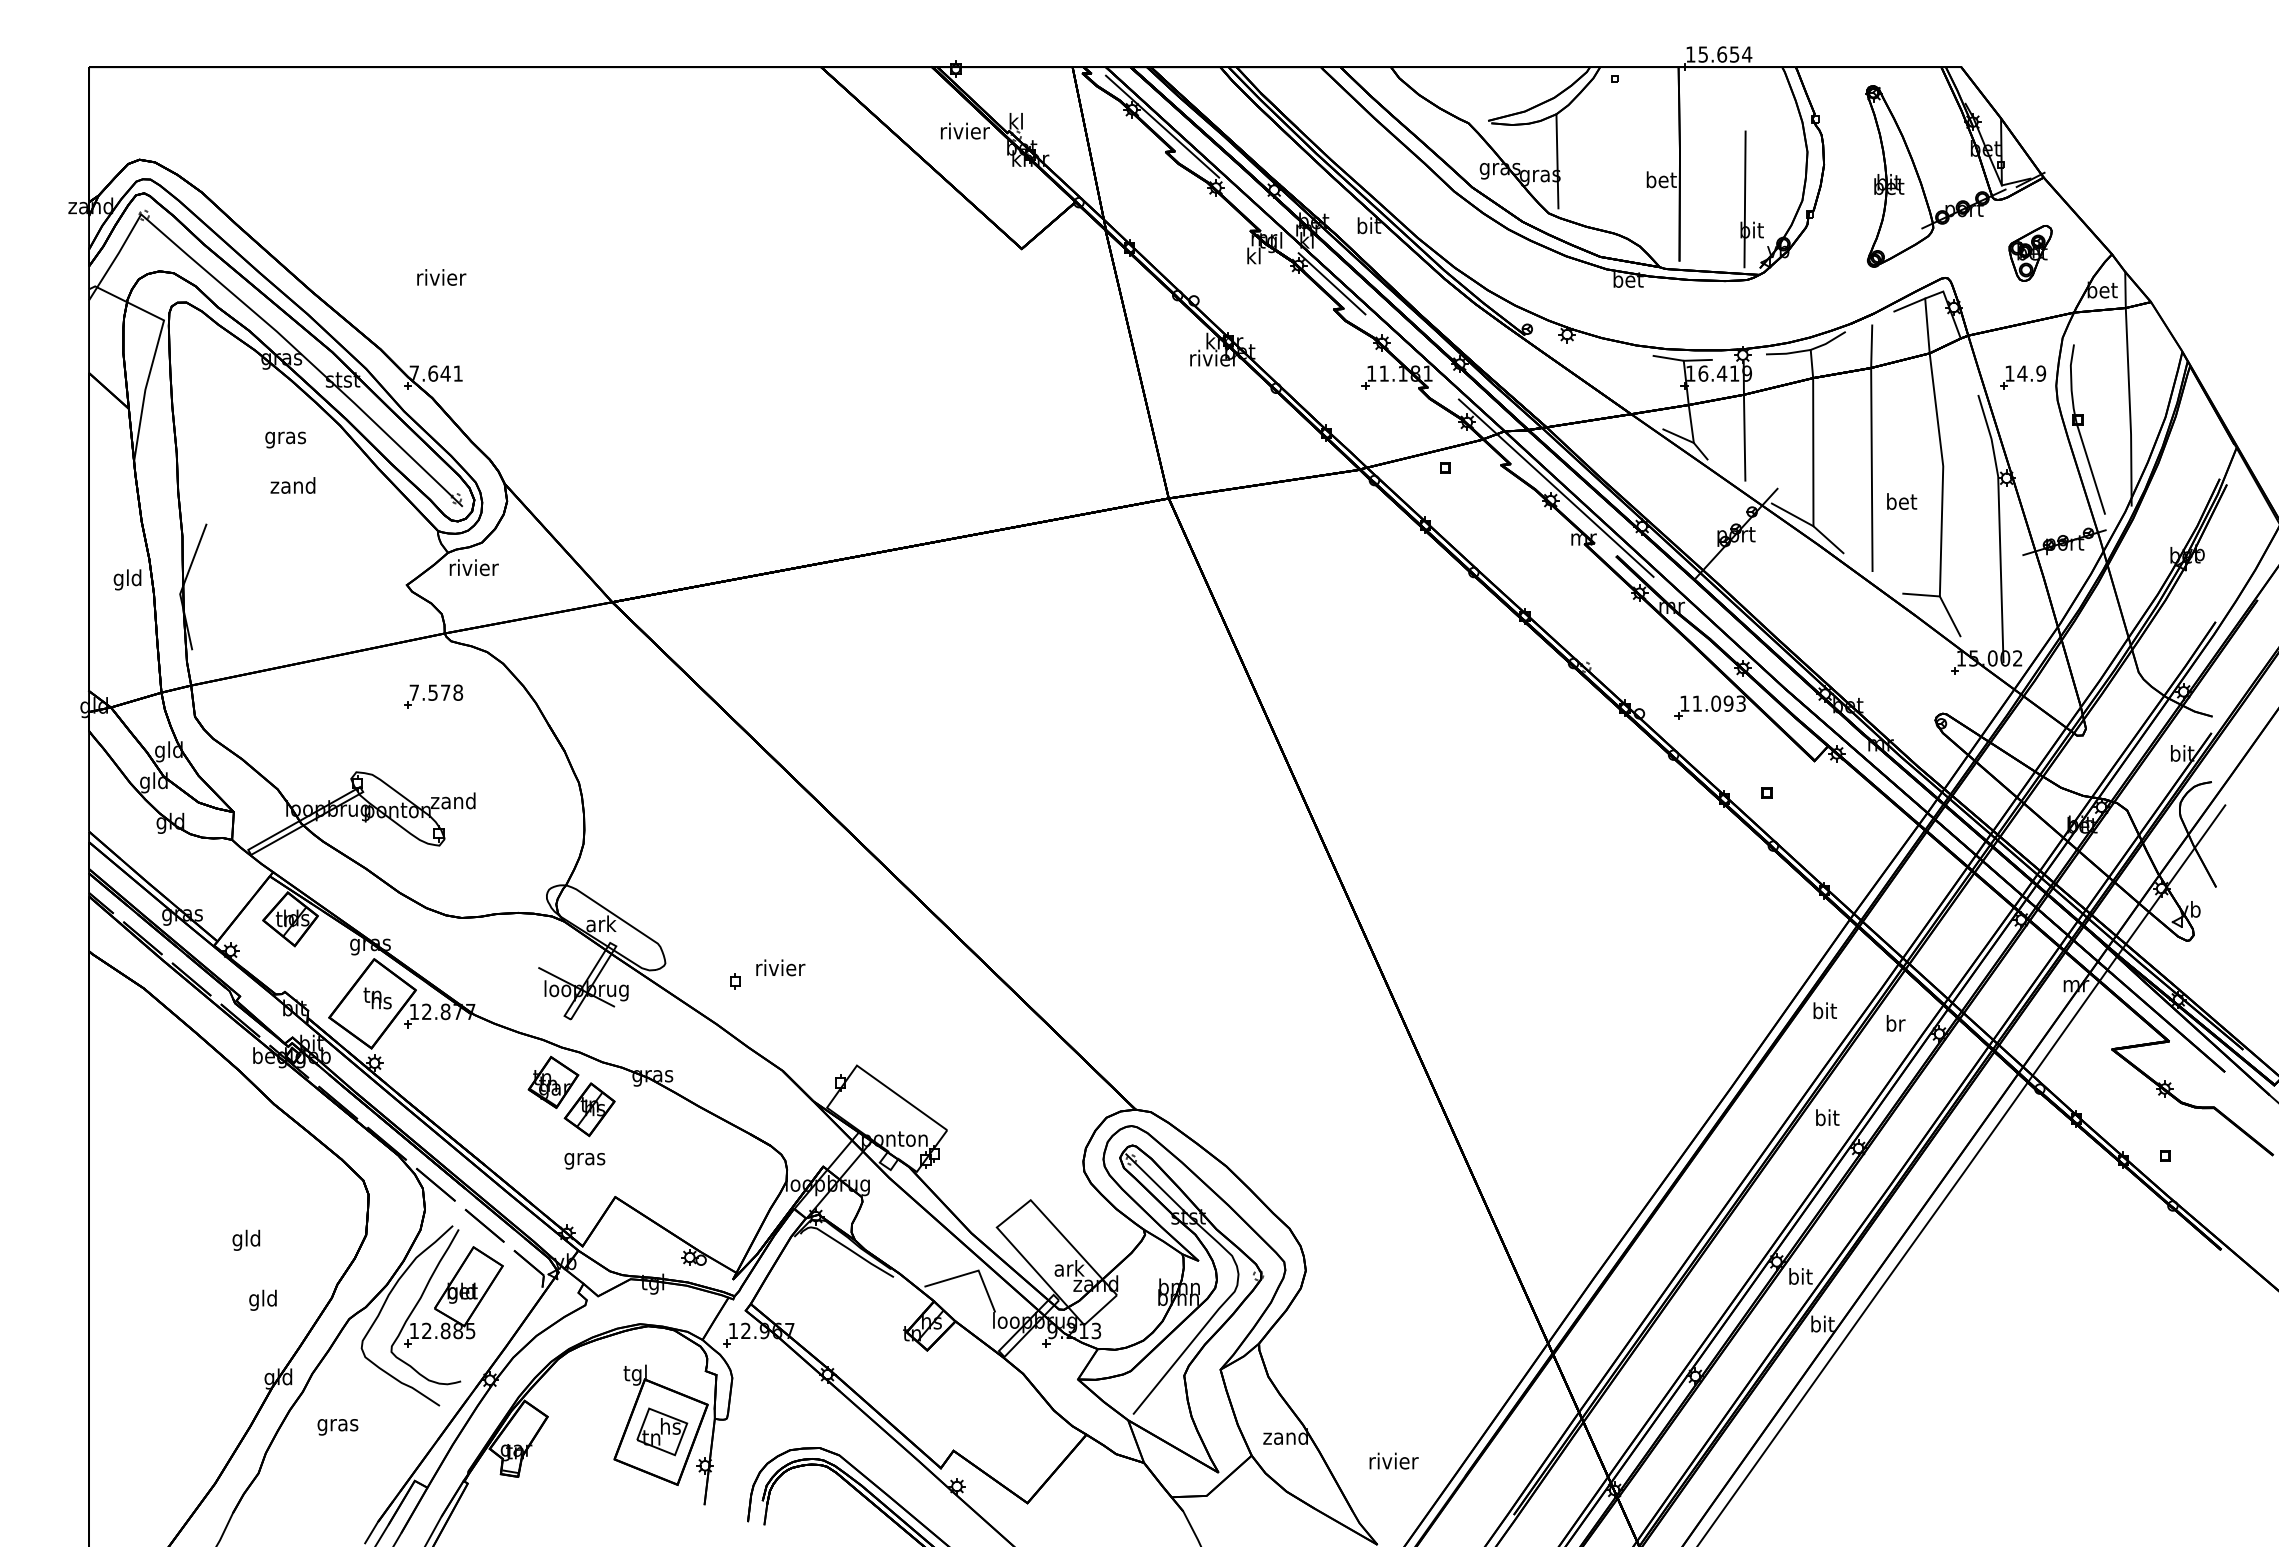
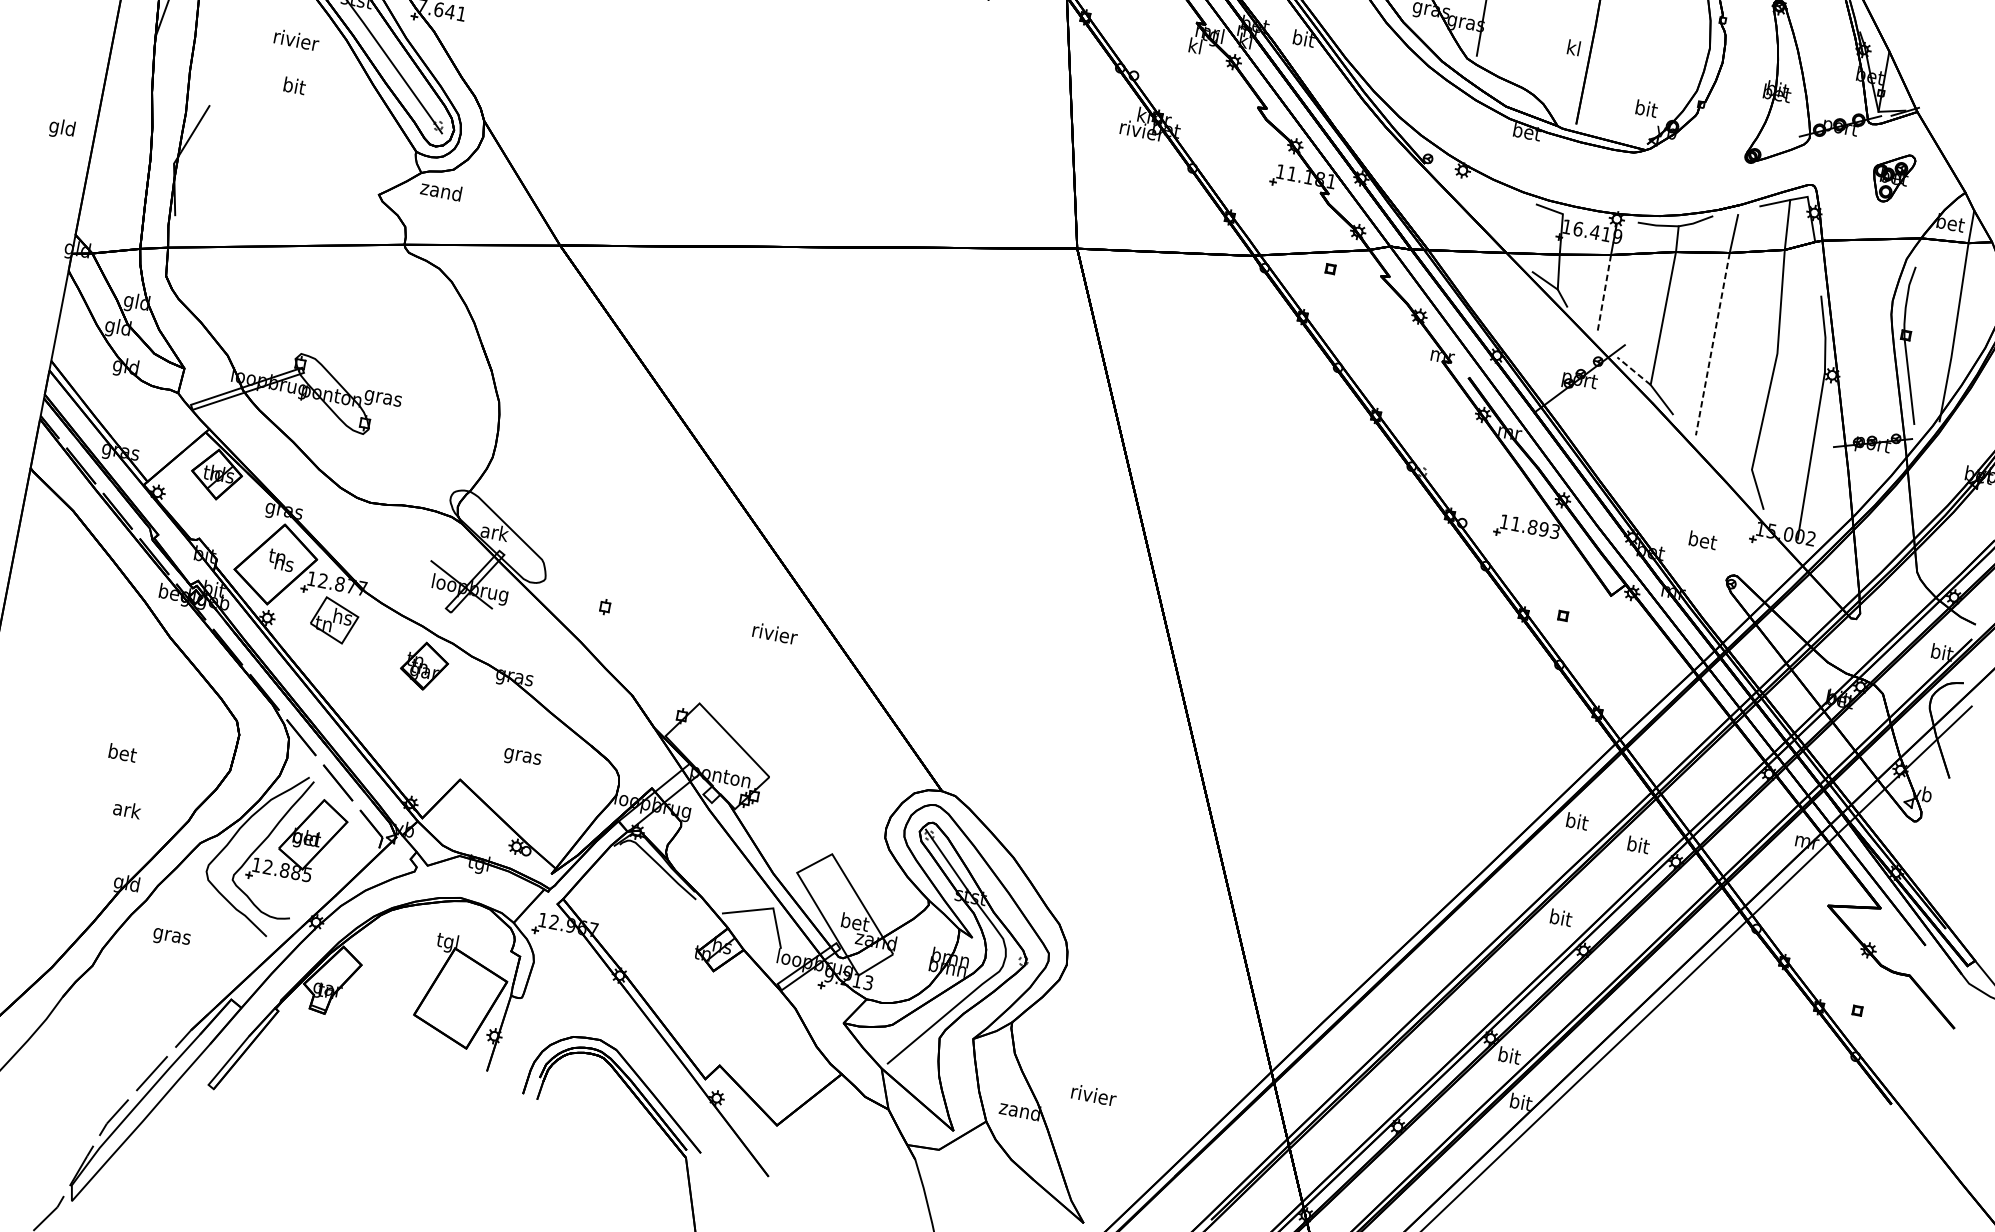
text: (1661, 179) -> (1574, 47), bet -> kl
line: (1744, 199) -> (1645, 79), removed
line: (1331, 283) -> (1260, 83), removed
line: (1697, 359) -> (1575, 215), removed
part: (2023, 377) -> (1864, 287), removed
text: (286, 437) -> (296, 41), gras -> rivier
line: (1744, 437) -> (1604, 293), solid -> dashed
line: (1871, 469) -> (1712, 344), solid -> dashed
text: (292, 485) -> (293, 85), zand -> bit
line: (1555, 487) -> (1426, 305), removed
text: (1902, 501) -> (1703, 540), moved
line: (1792, 514) -> (1633, 370), solid -> dashed
text: (473, 567) -> (441, 190), rivier -> zand
text: (127, 579) -> (62, 128), moved
line: (1921, 594) -> (1735, 464), removed
part: (433, 696) -> (383, 299), removed
text: (1716, 703) -> (1533, 527), 11.093 -> 11.893
text: (452, 802) -> (382, 397), zand -> gras
text: (780, 967) -> (775, 633), moved
text: (1895, 1023) -> (1638, 845), br -> bit
part: (589, 1109) -> (452, 696), removed
text: (584, 1160) -> (522, 757), moved
text: (247, 1239) -> (122, 754), gld -> bet
text: (1069, 1268) -> (855, 922), ark -> bet
text: (263, 1299) -> (126, 810), gld -> ark
part: (662, 1431) -> (334, 620), moved
text: (1393, 1460) -> (1093, 1094), moved

